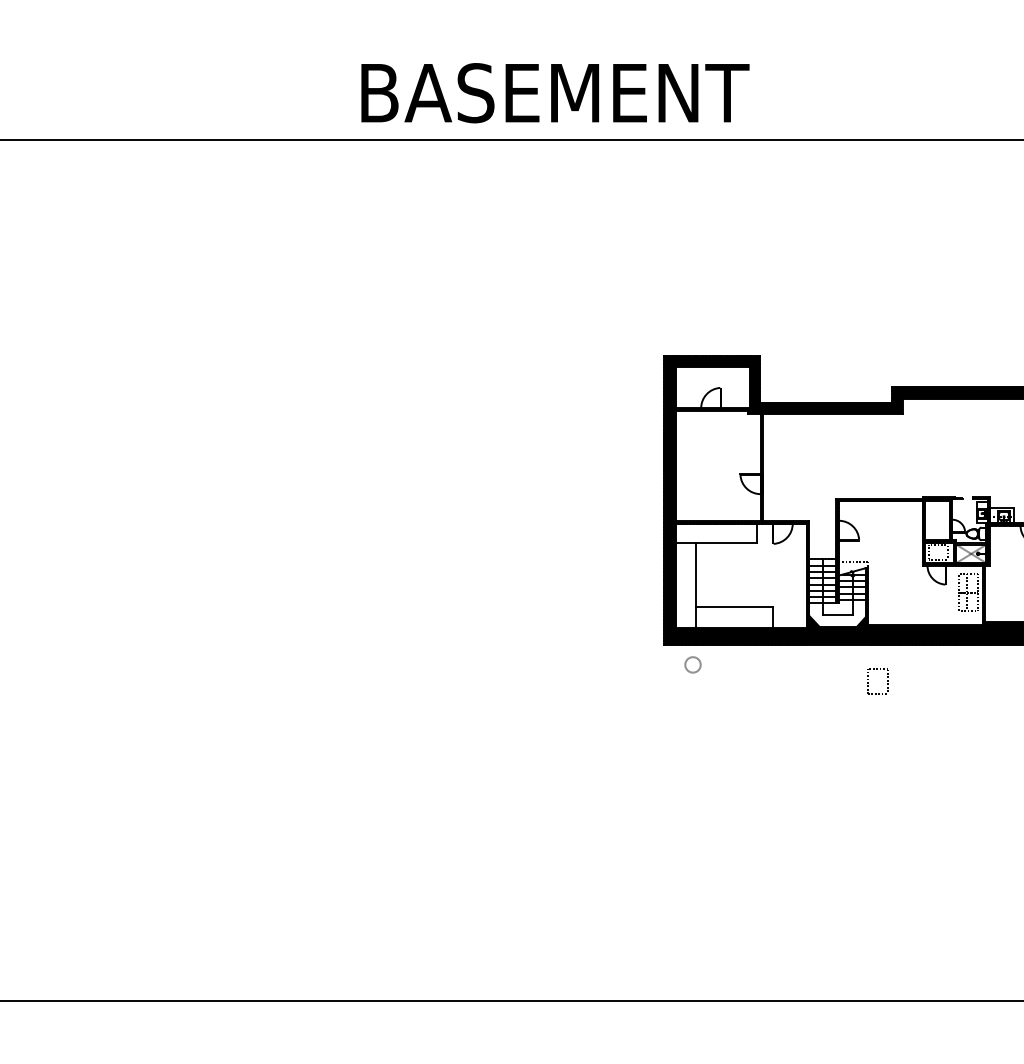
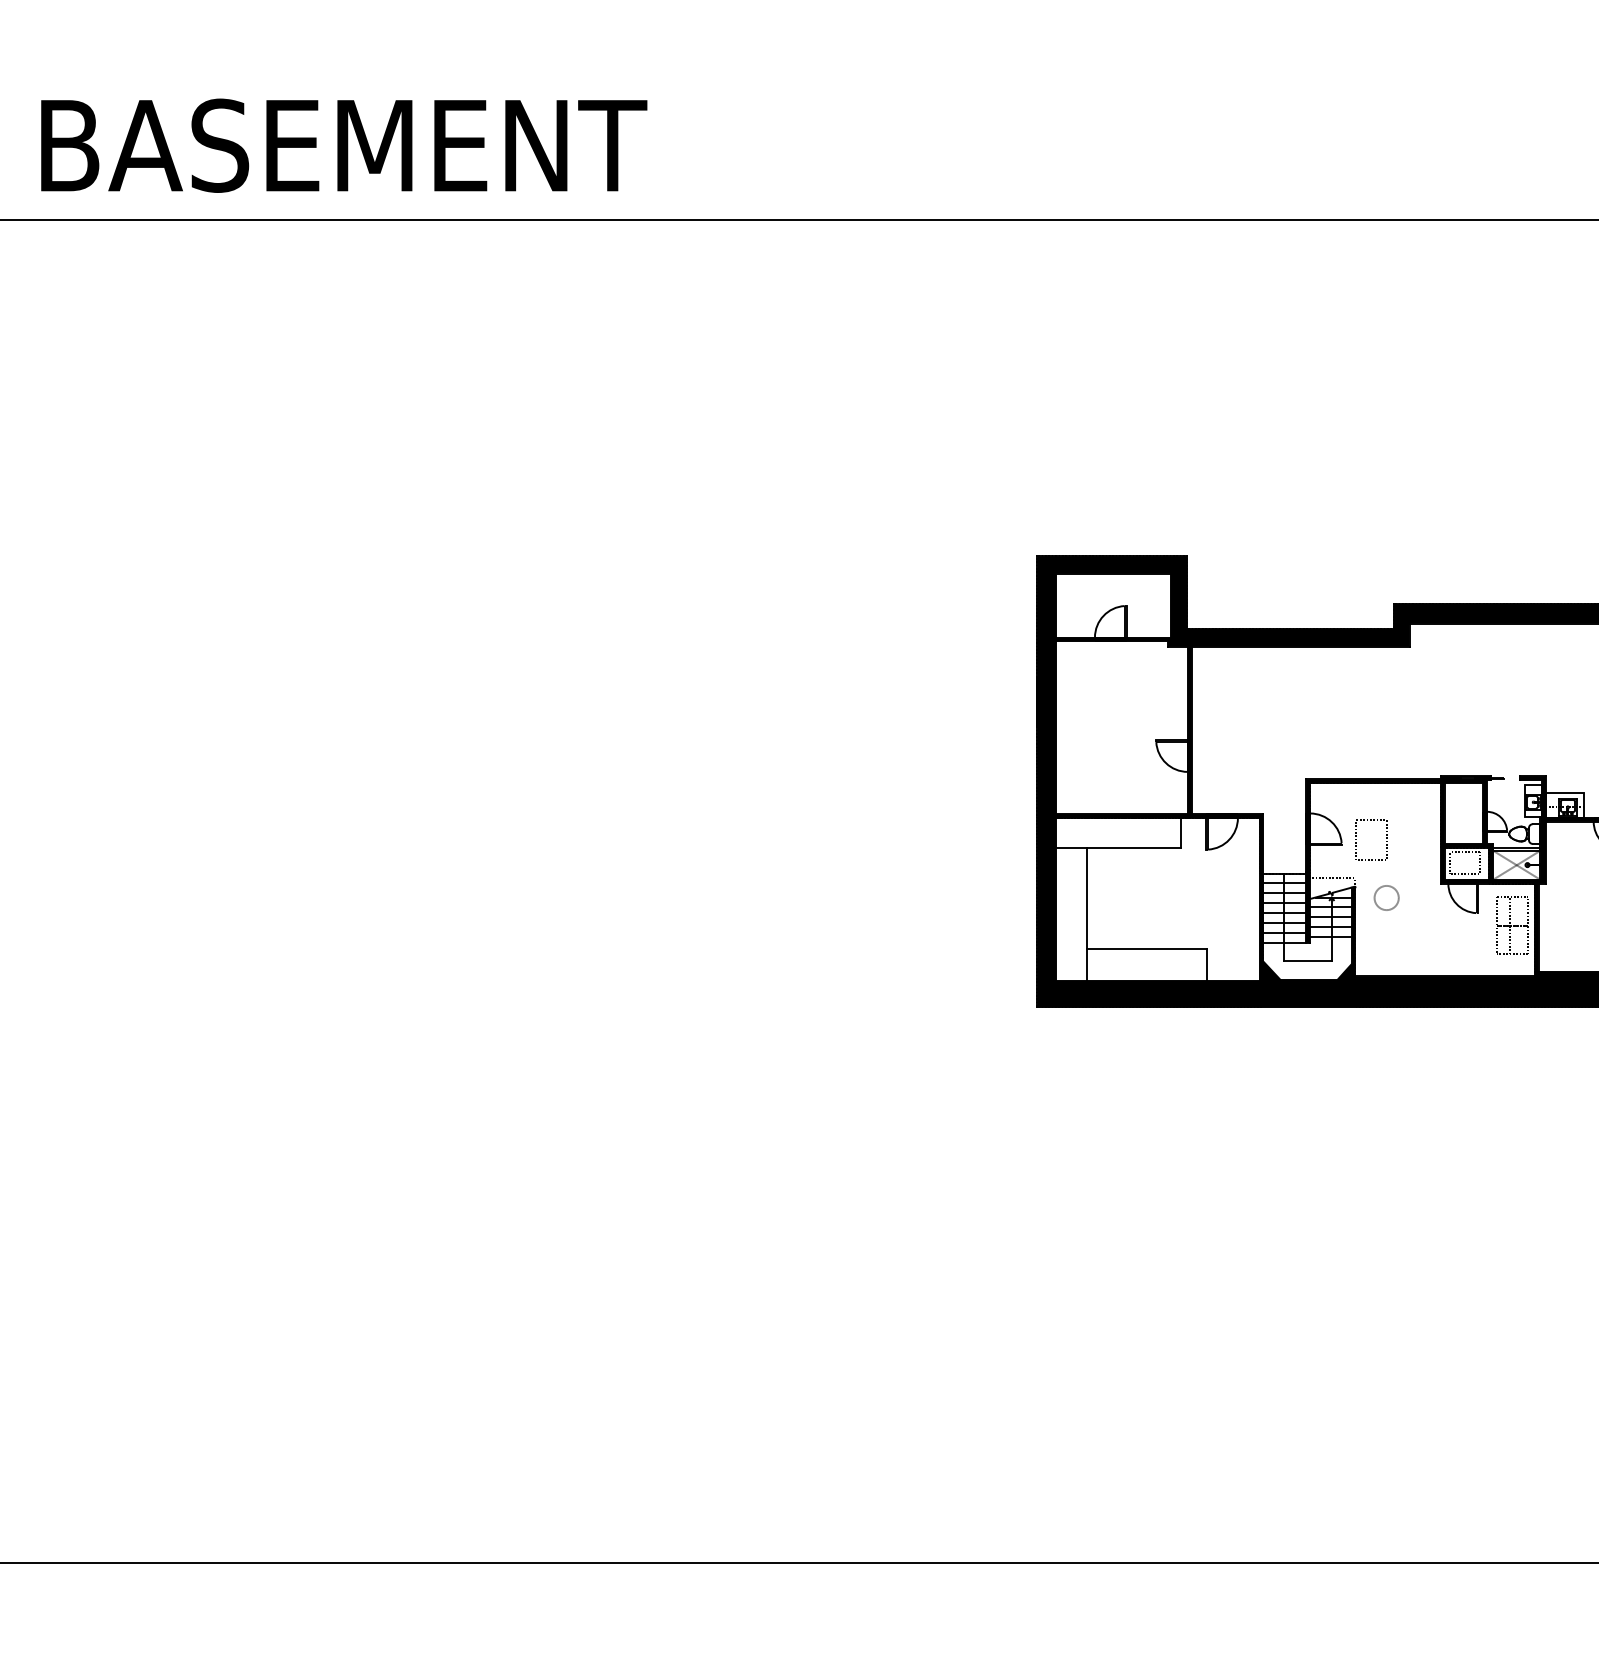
text: (555, 93) -> (344, 146), moved
circle: (692, 664) -> (1385, 897), moved
part: (868, 682) -> (1356, 841), moved

